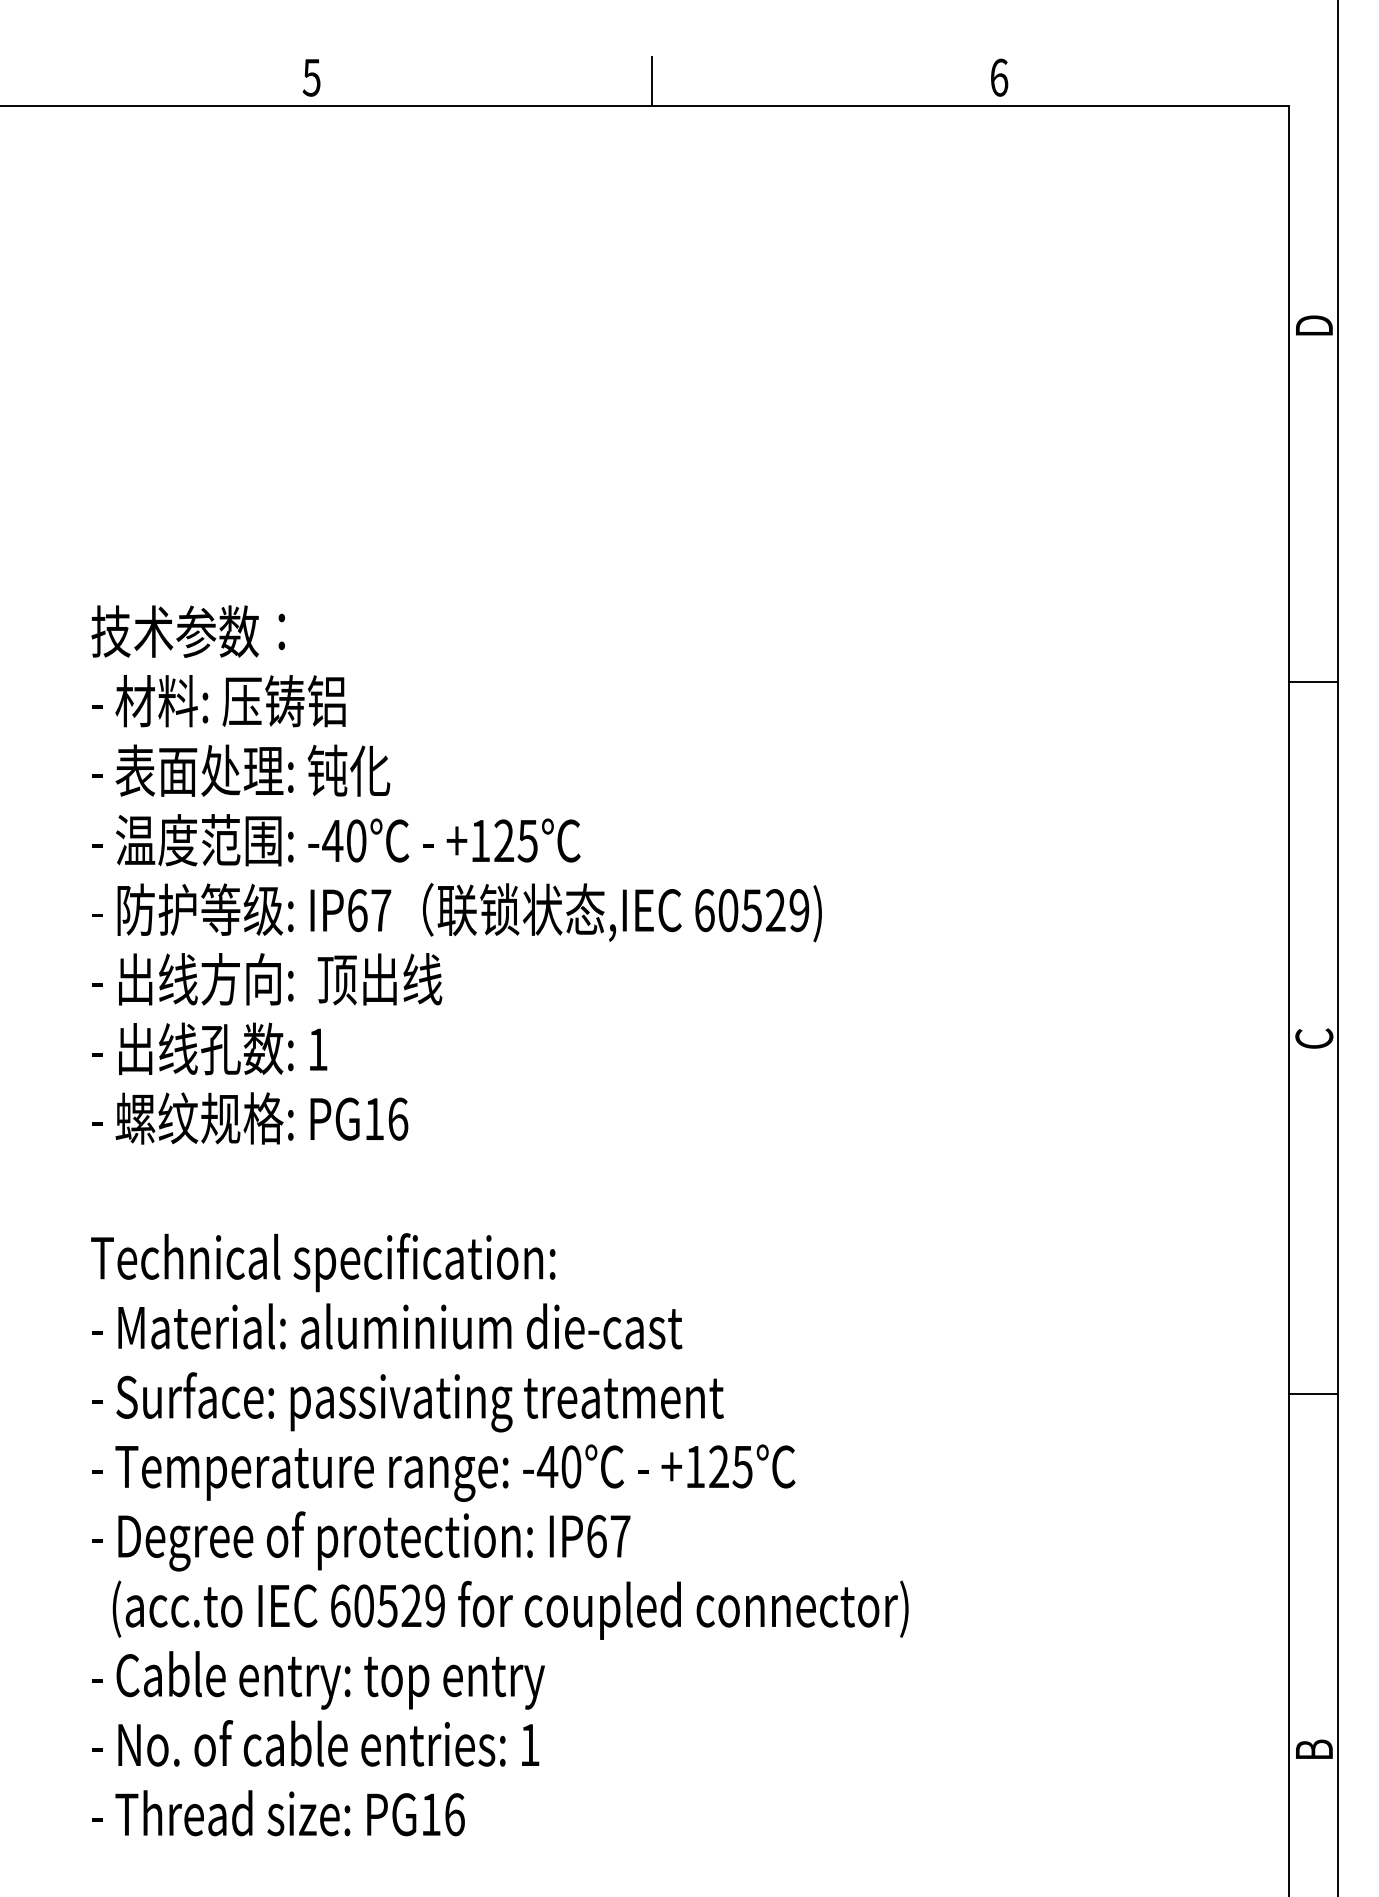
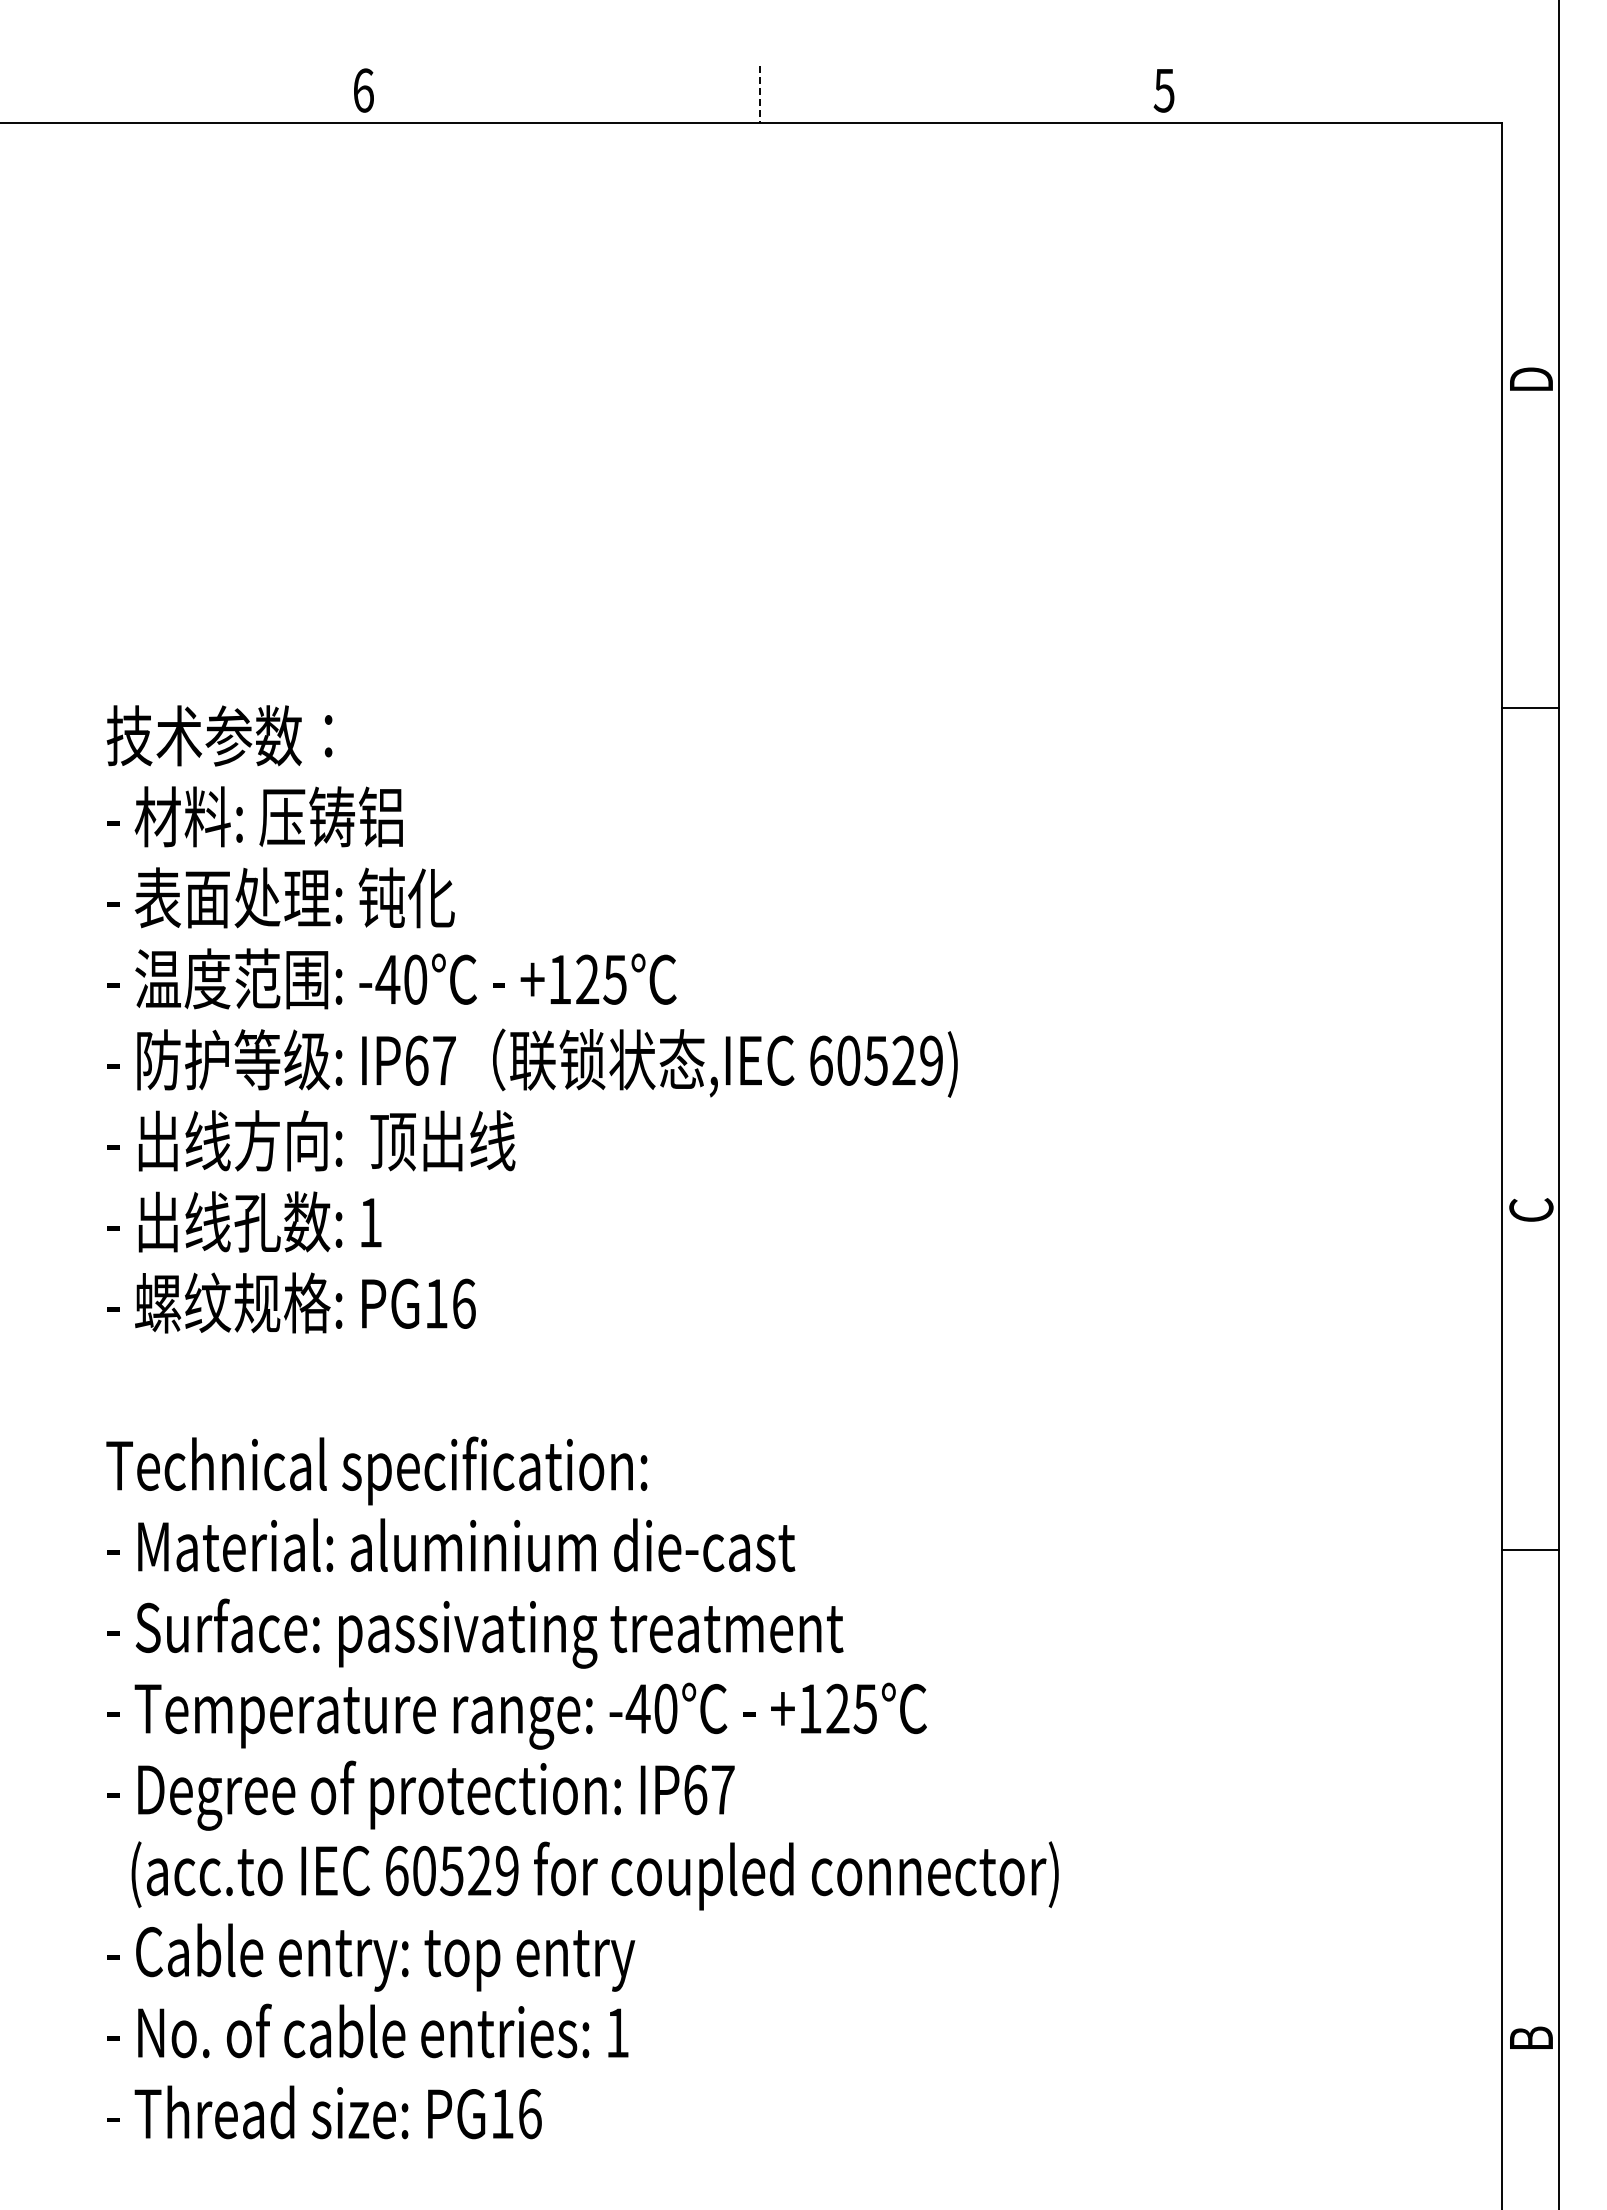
text: (311, 77) -> (363, 90), 5 -> 6
text: (998, 77) -> (1163, 90), 6 -> 5
line: (651, 81) -> (759, 95), solid -> dashed
line: (1313, 681) -> (1530, 707), moved
line: (1313, 1393) -> (1530, 1549), moved

